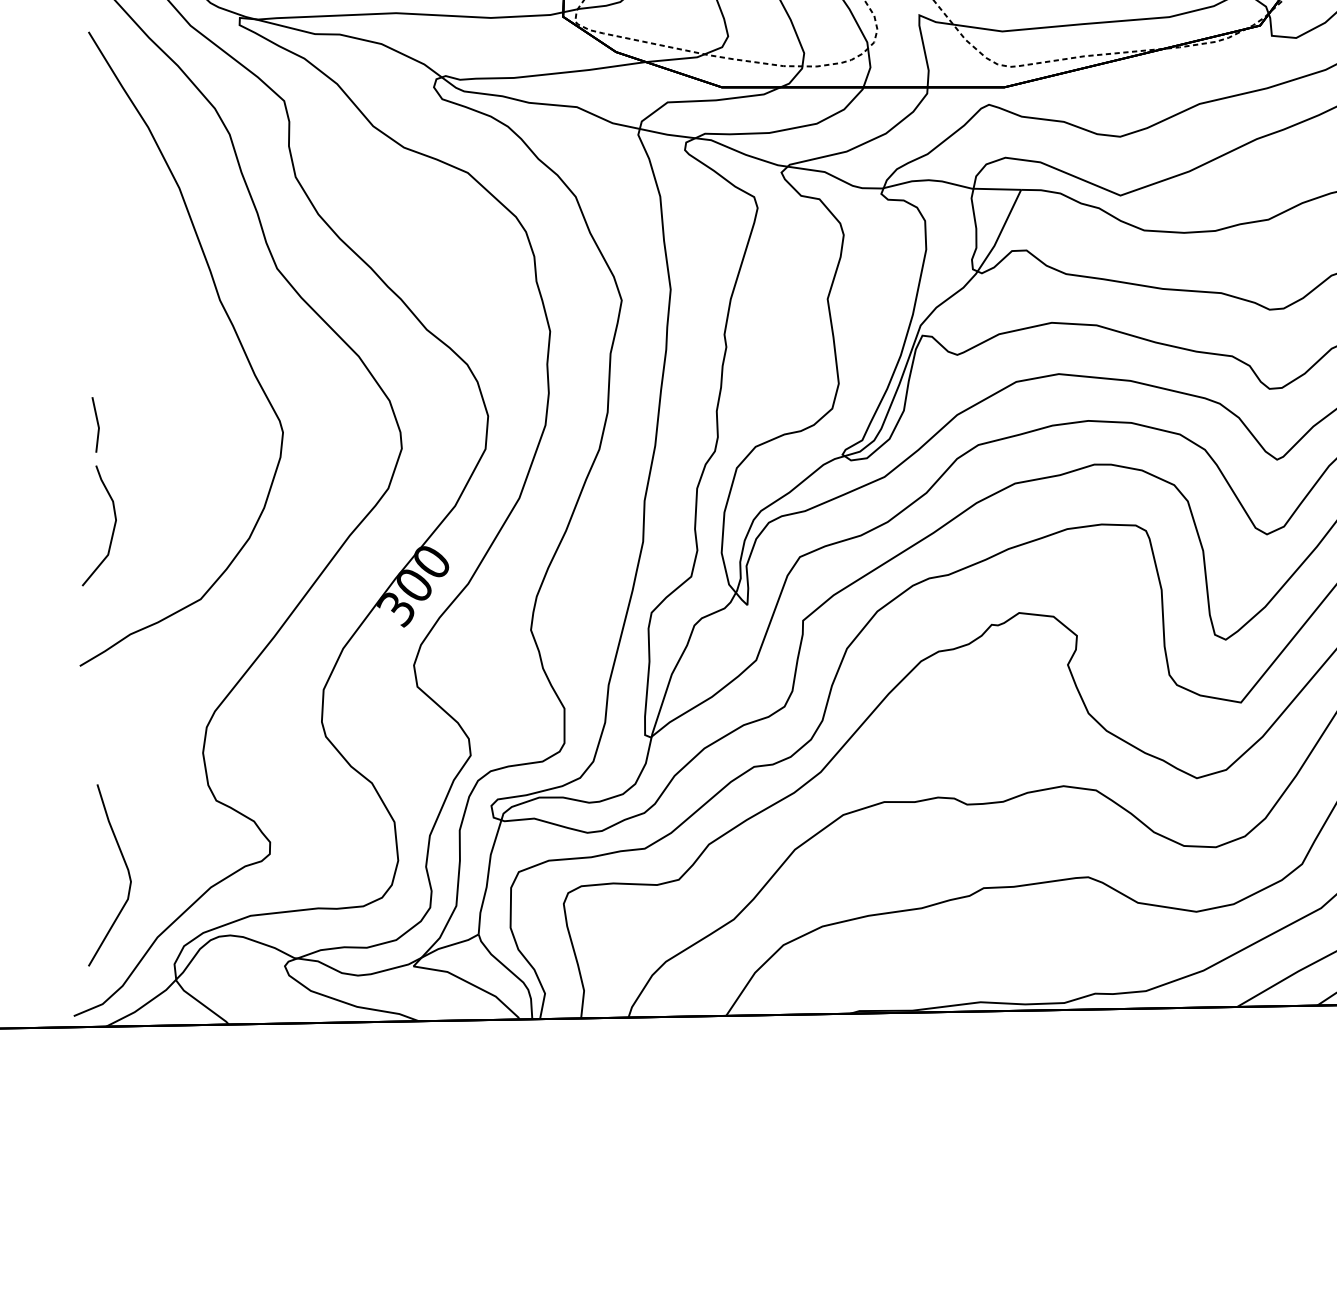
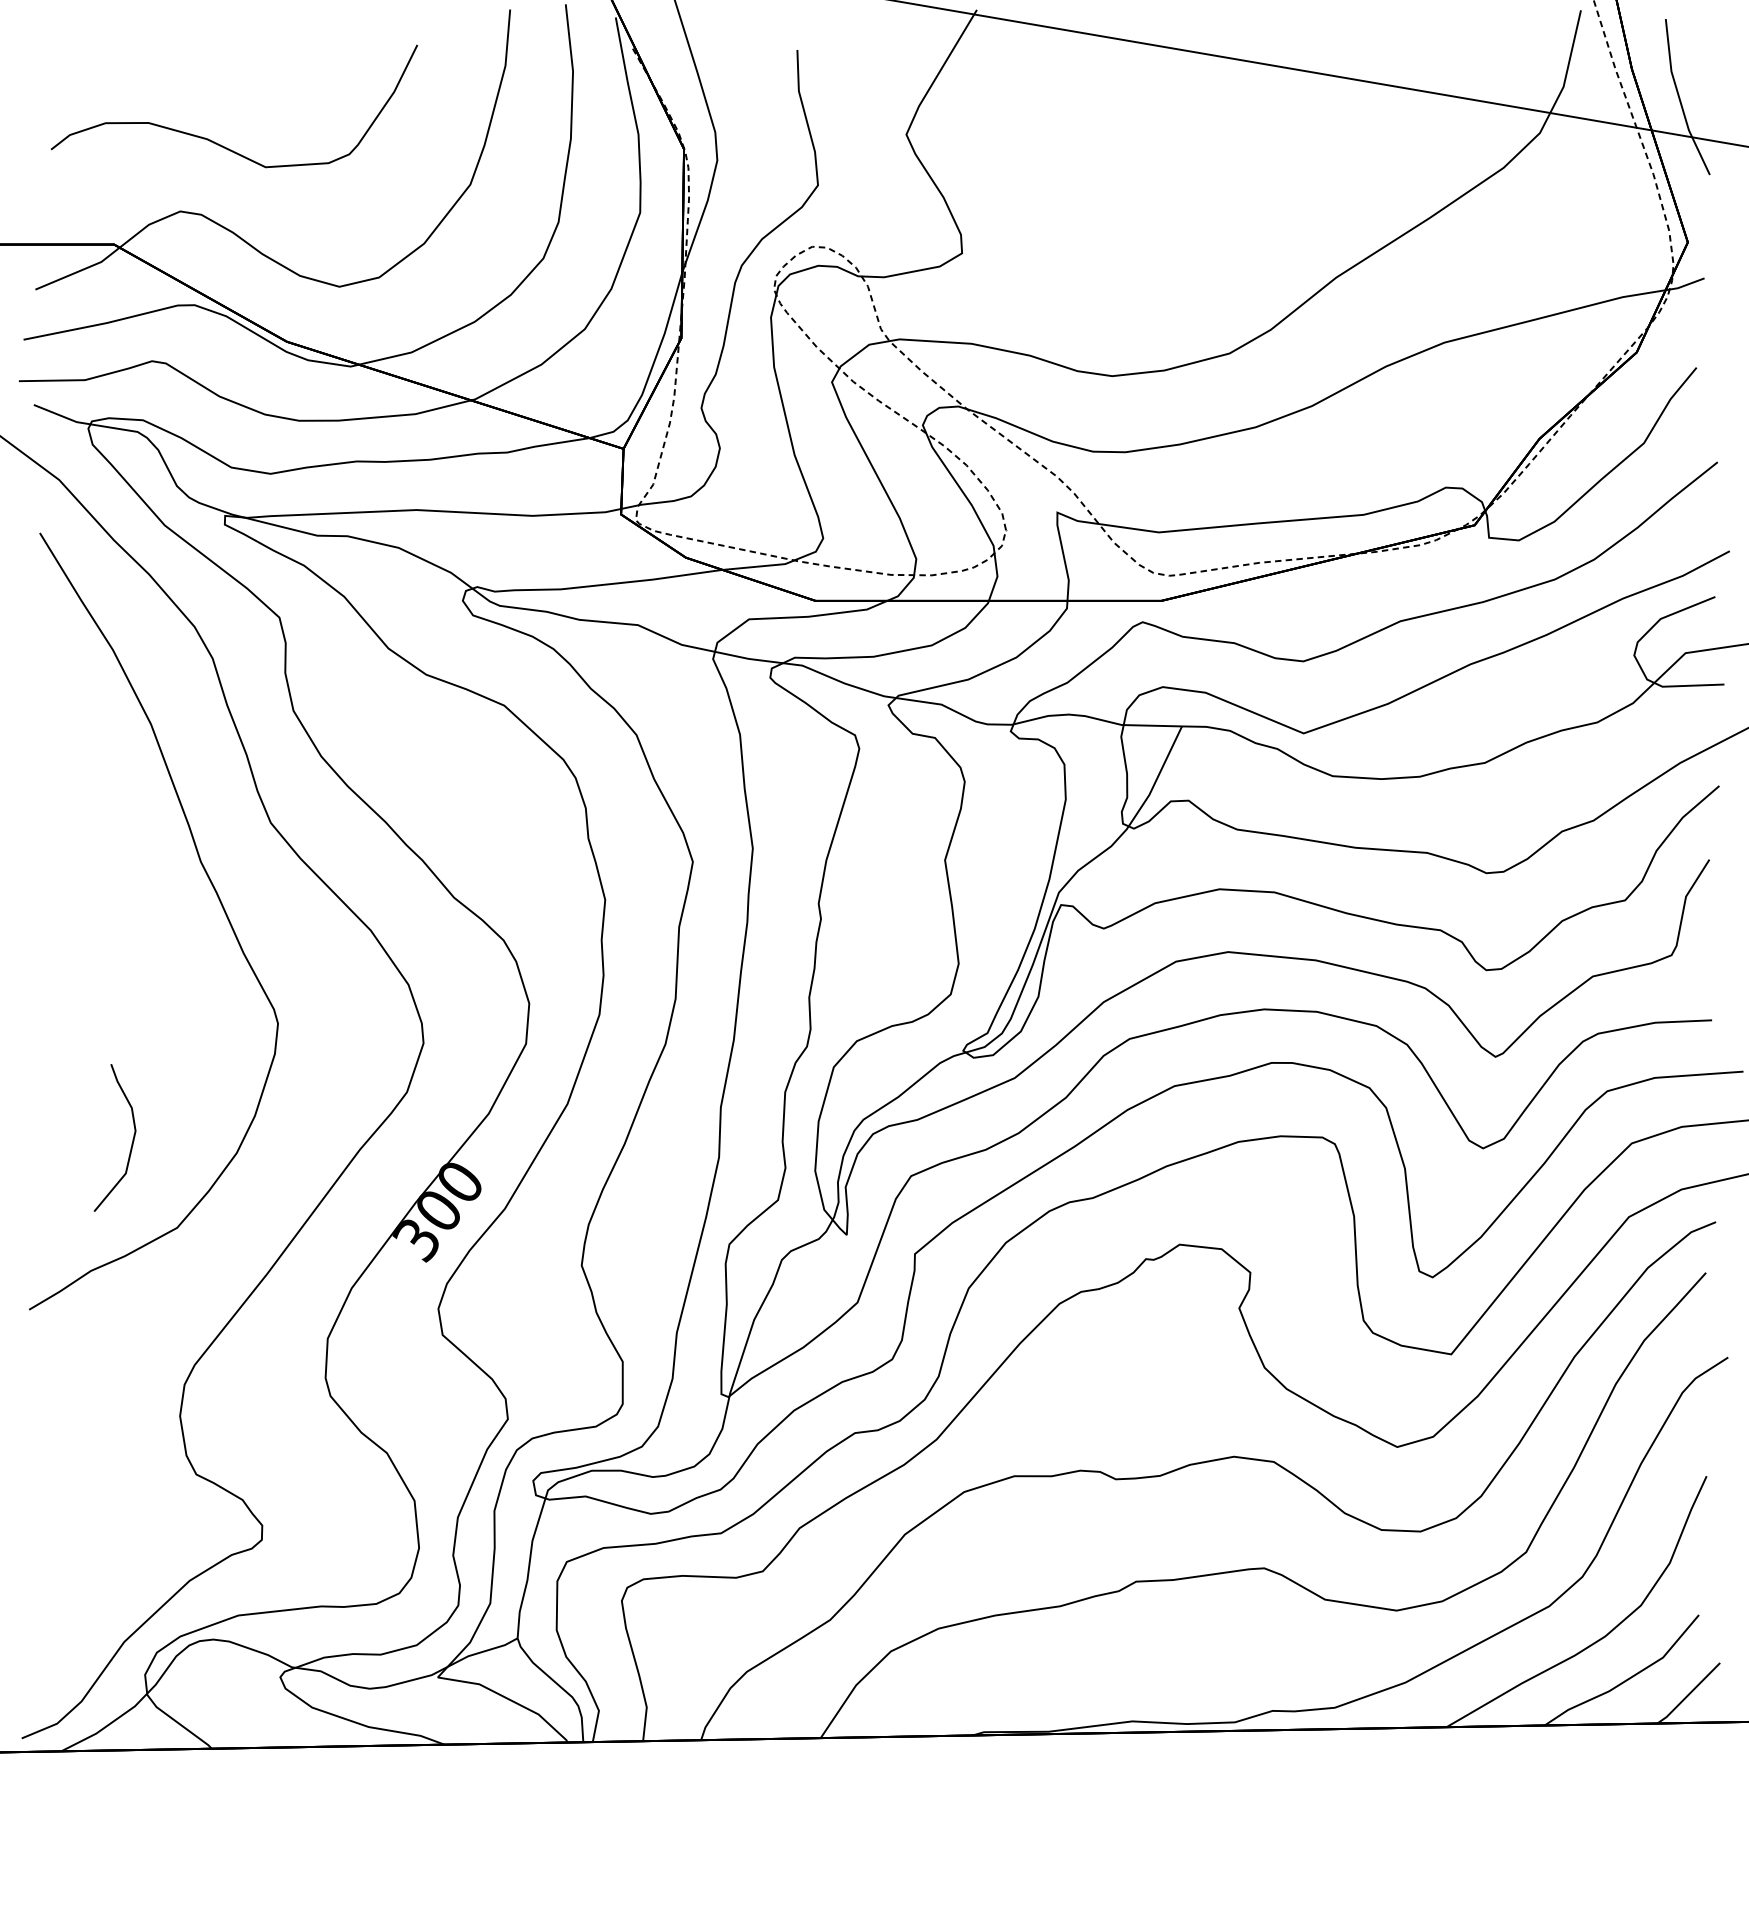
line: (97, 425) -> (50, 1014), removed
curve: (112, 530) -> (131, 1143), moved
curve: (125, 866) -> (85, 1555), removed

